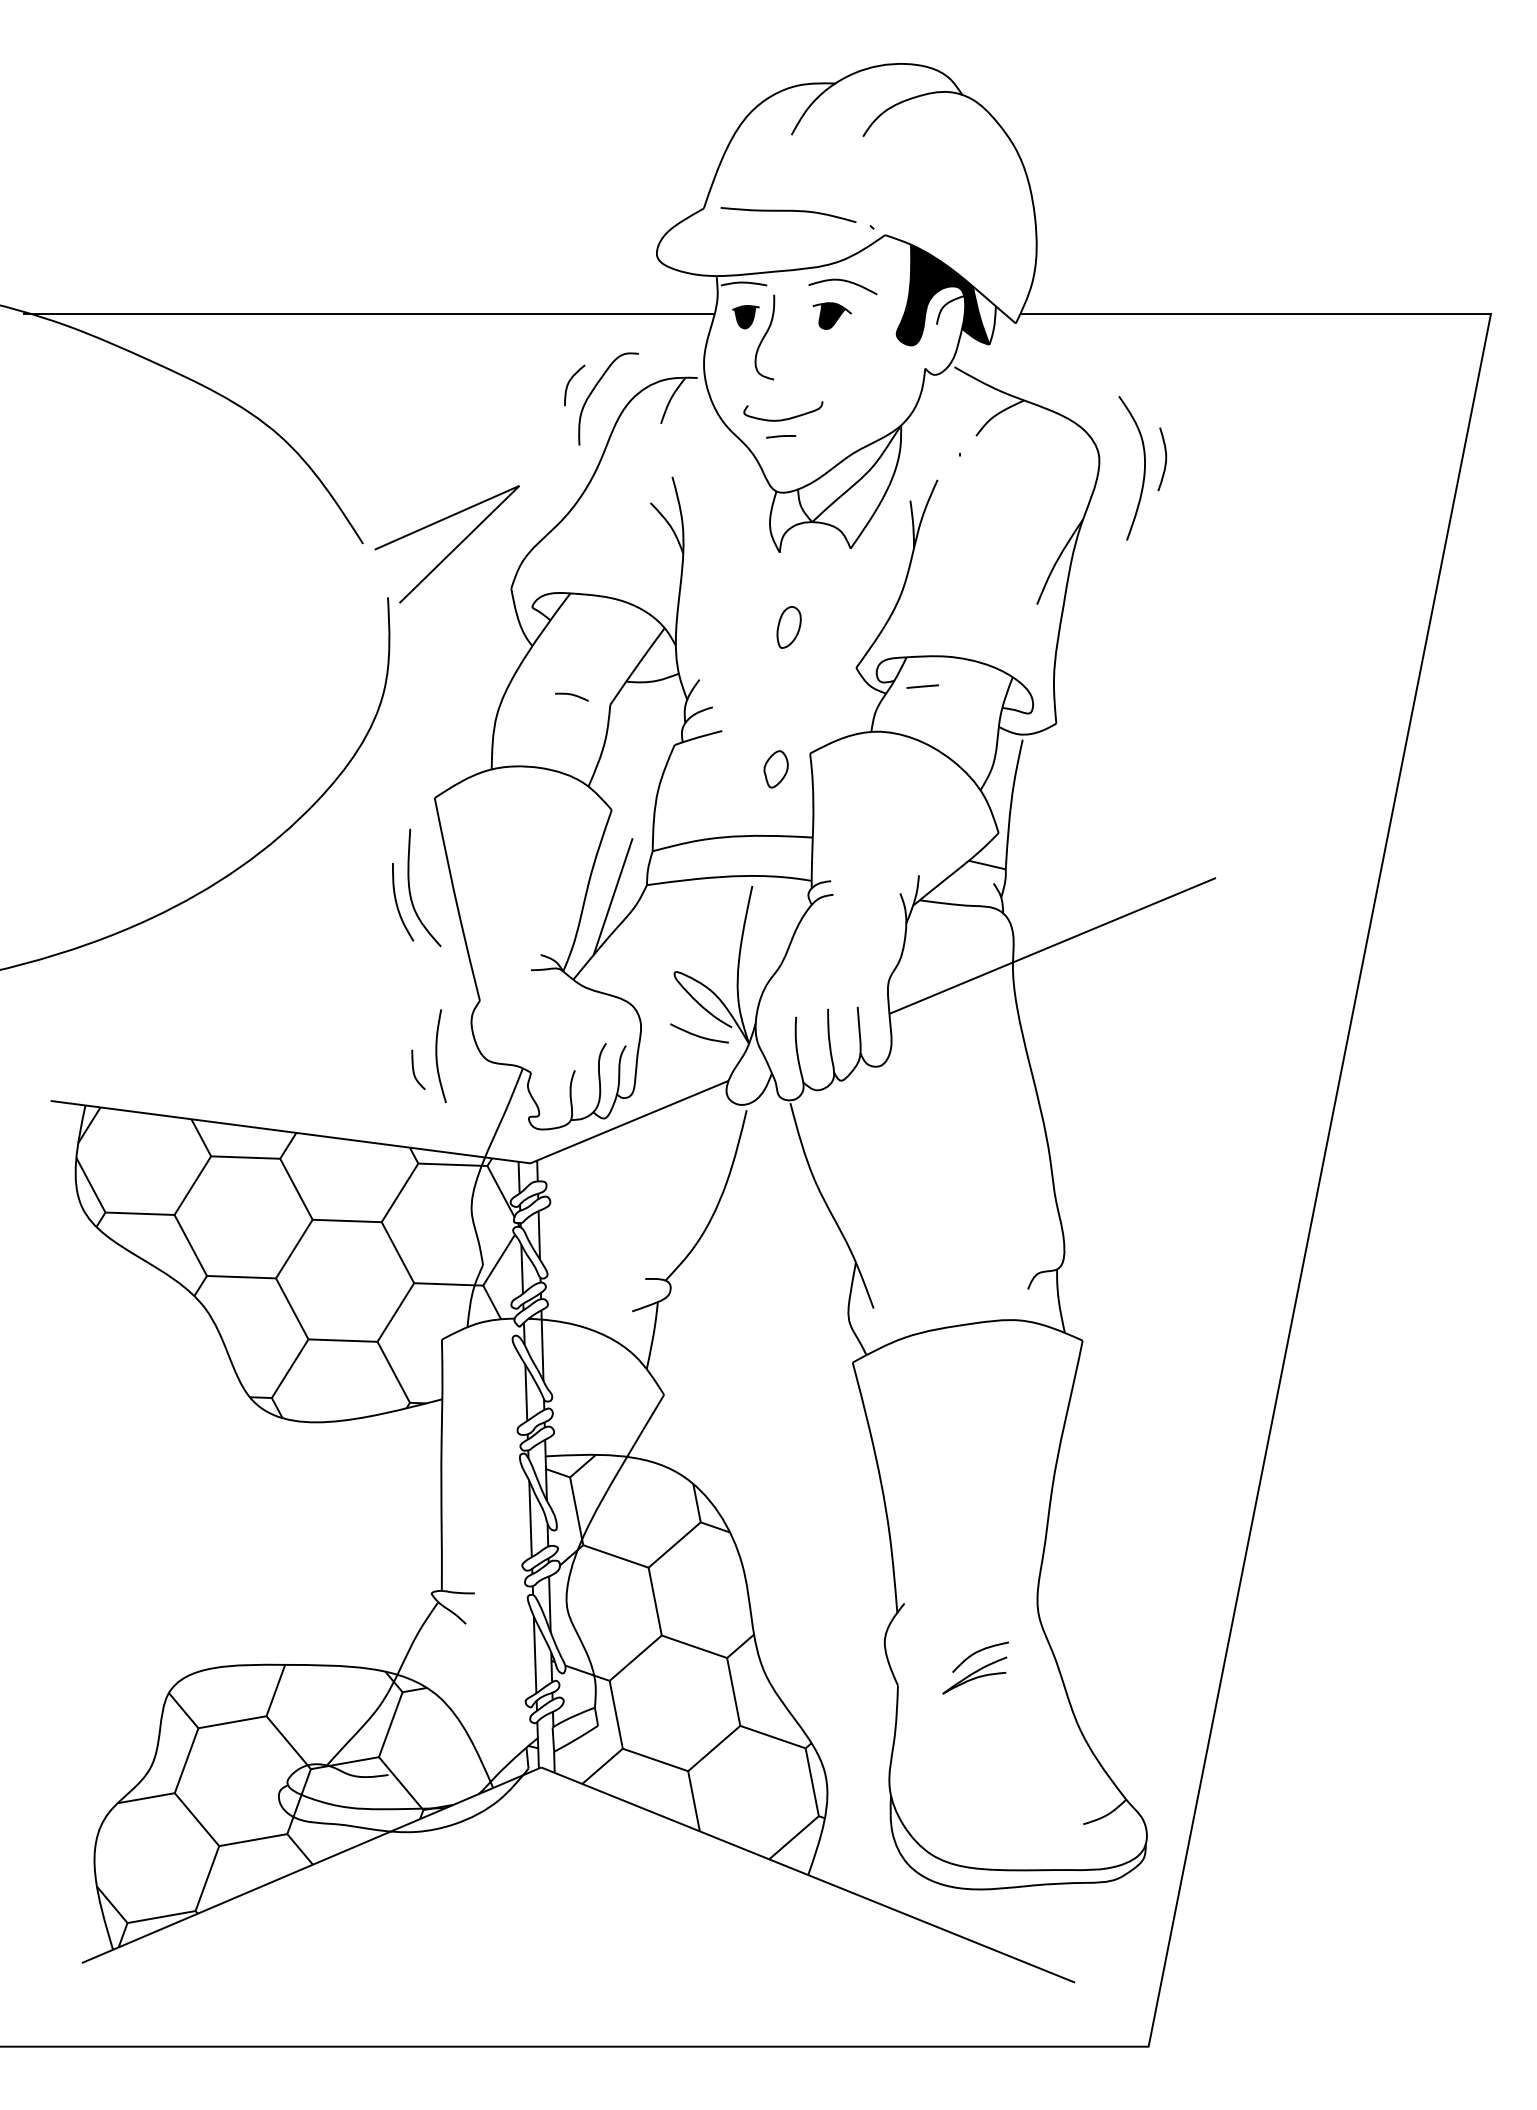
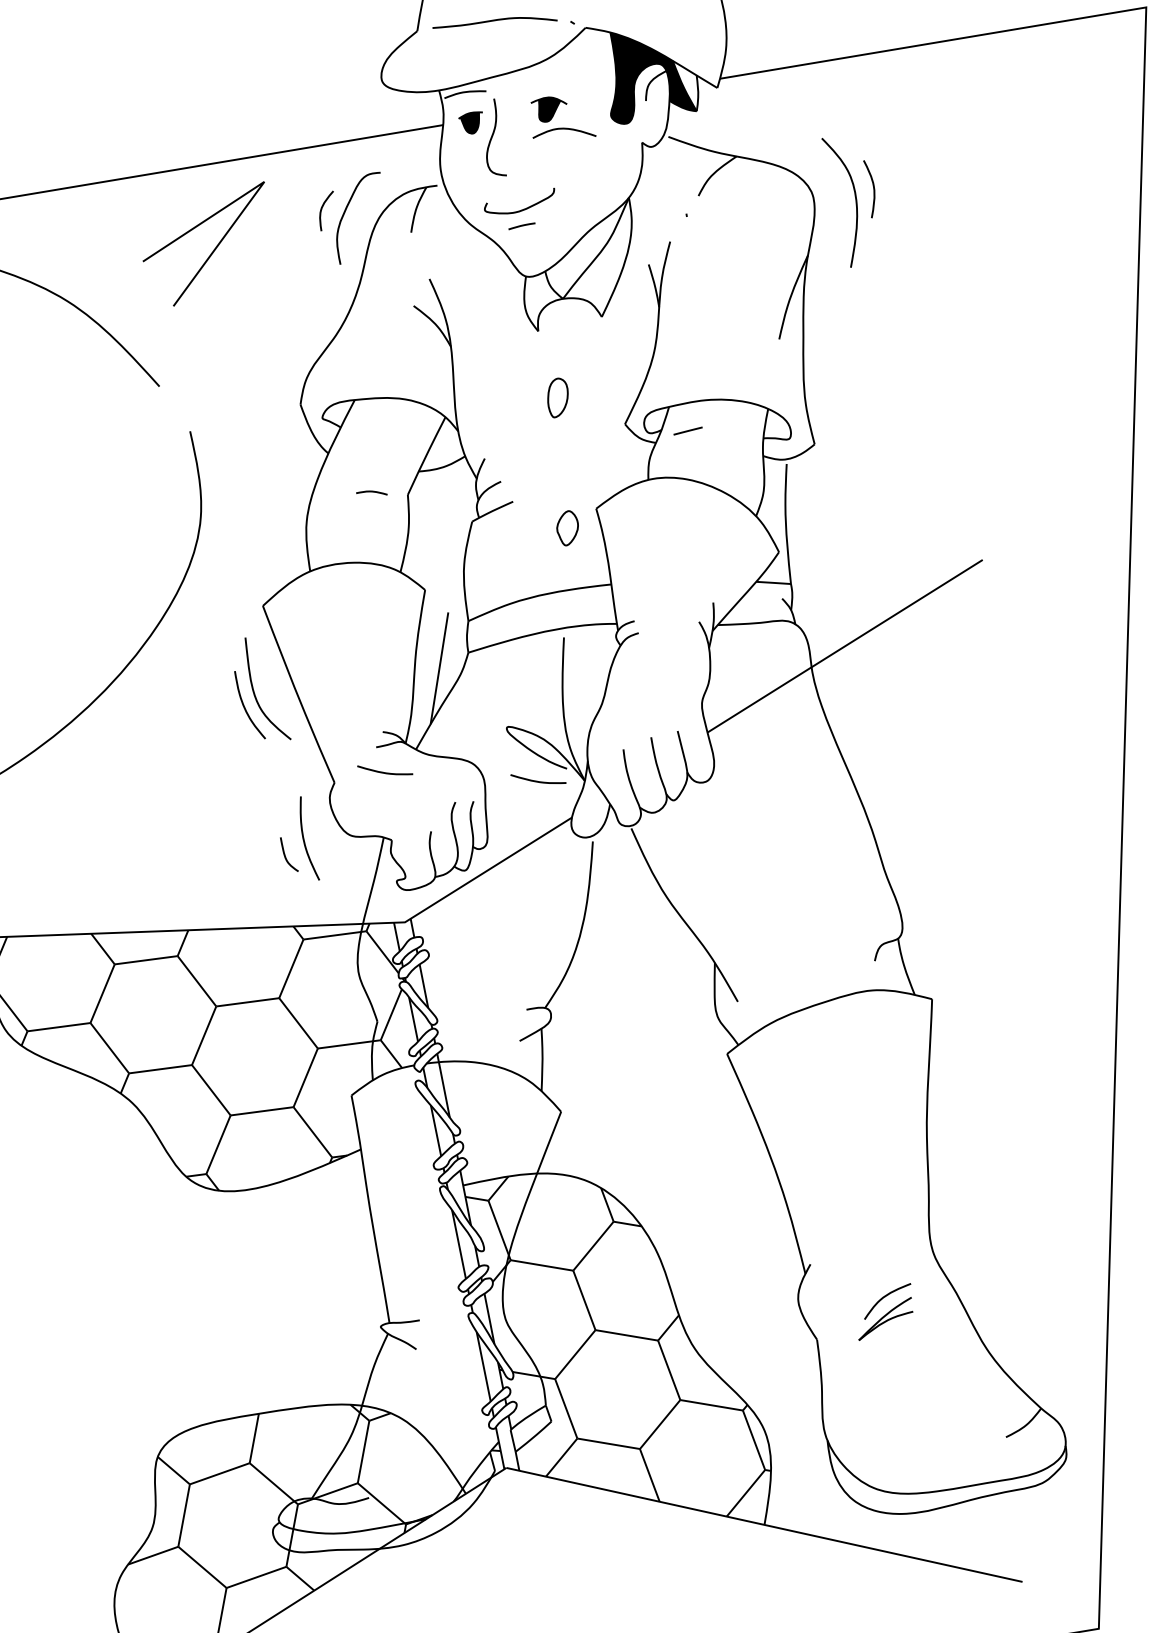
curve: (842, 281) -> (562, 129), moved
line: (450, 551) -> (211, 251), moved
curve: (536, 998) -> (385, 772), added

